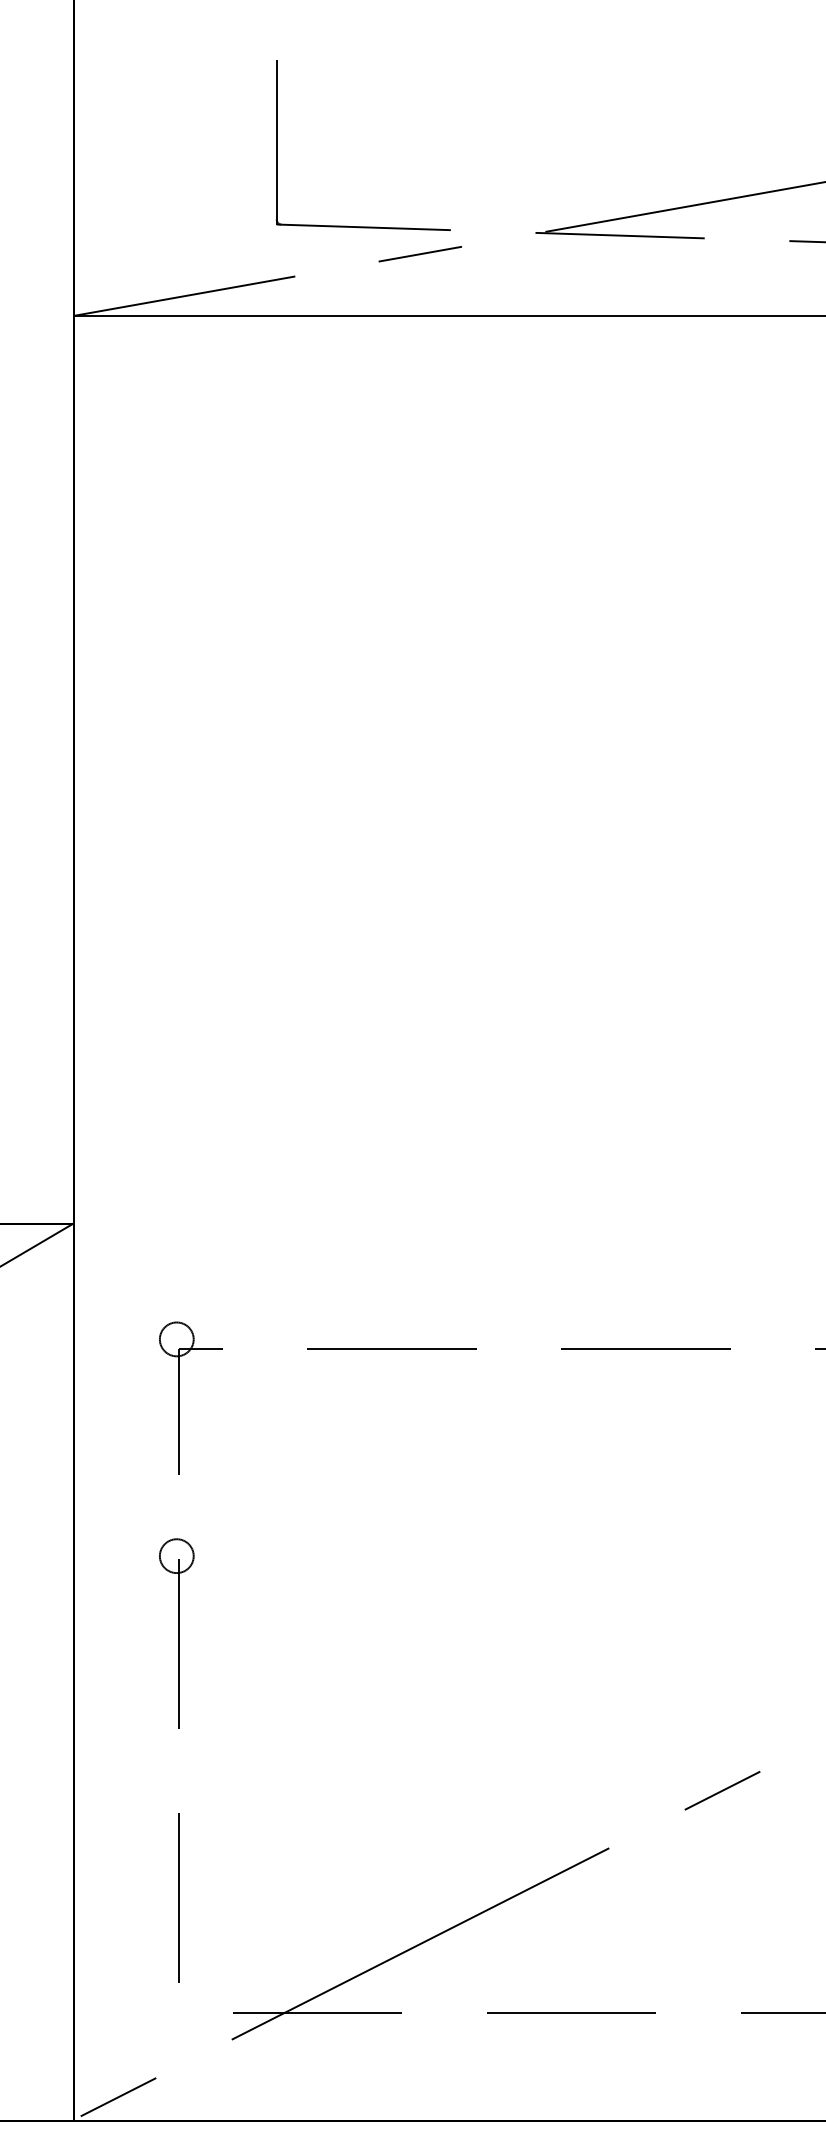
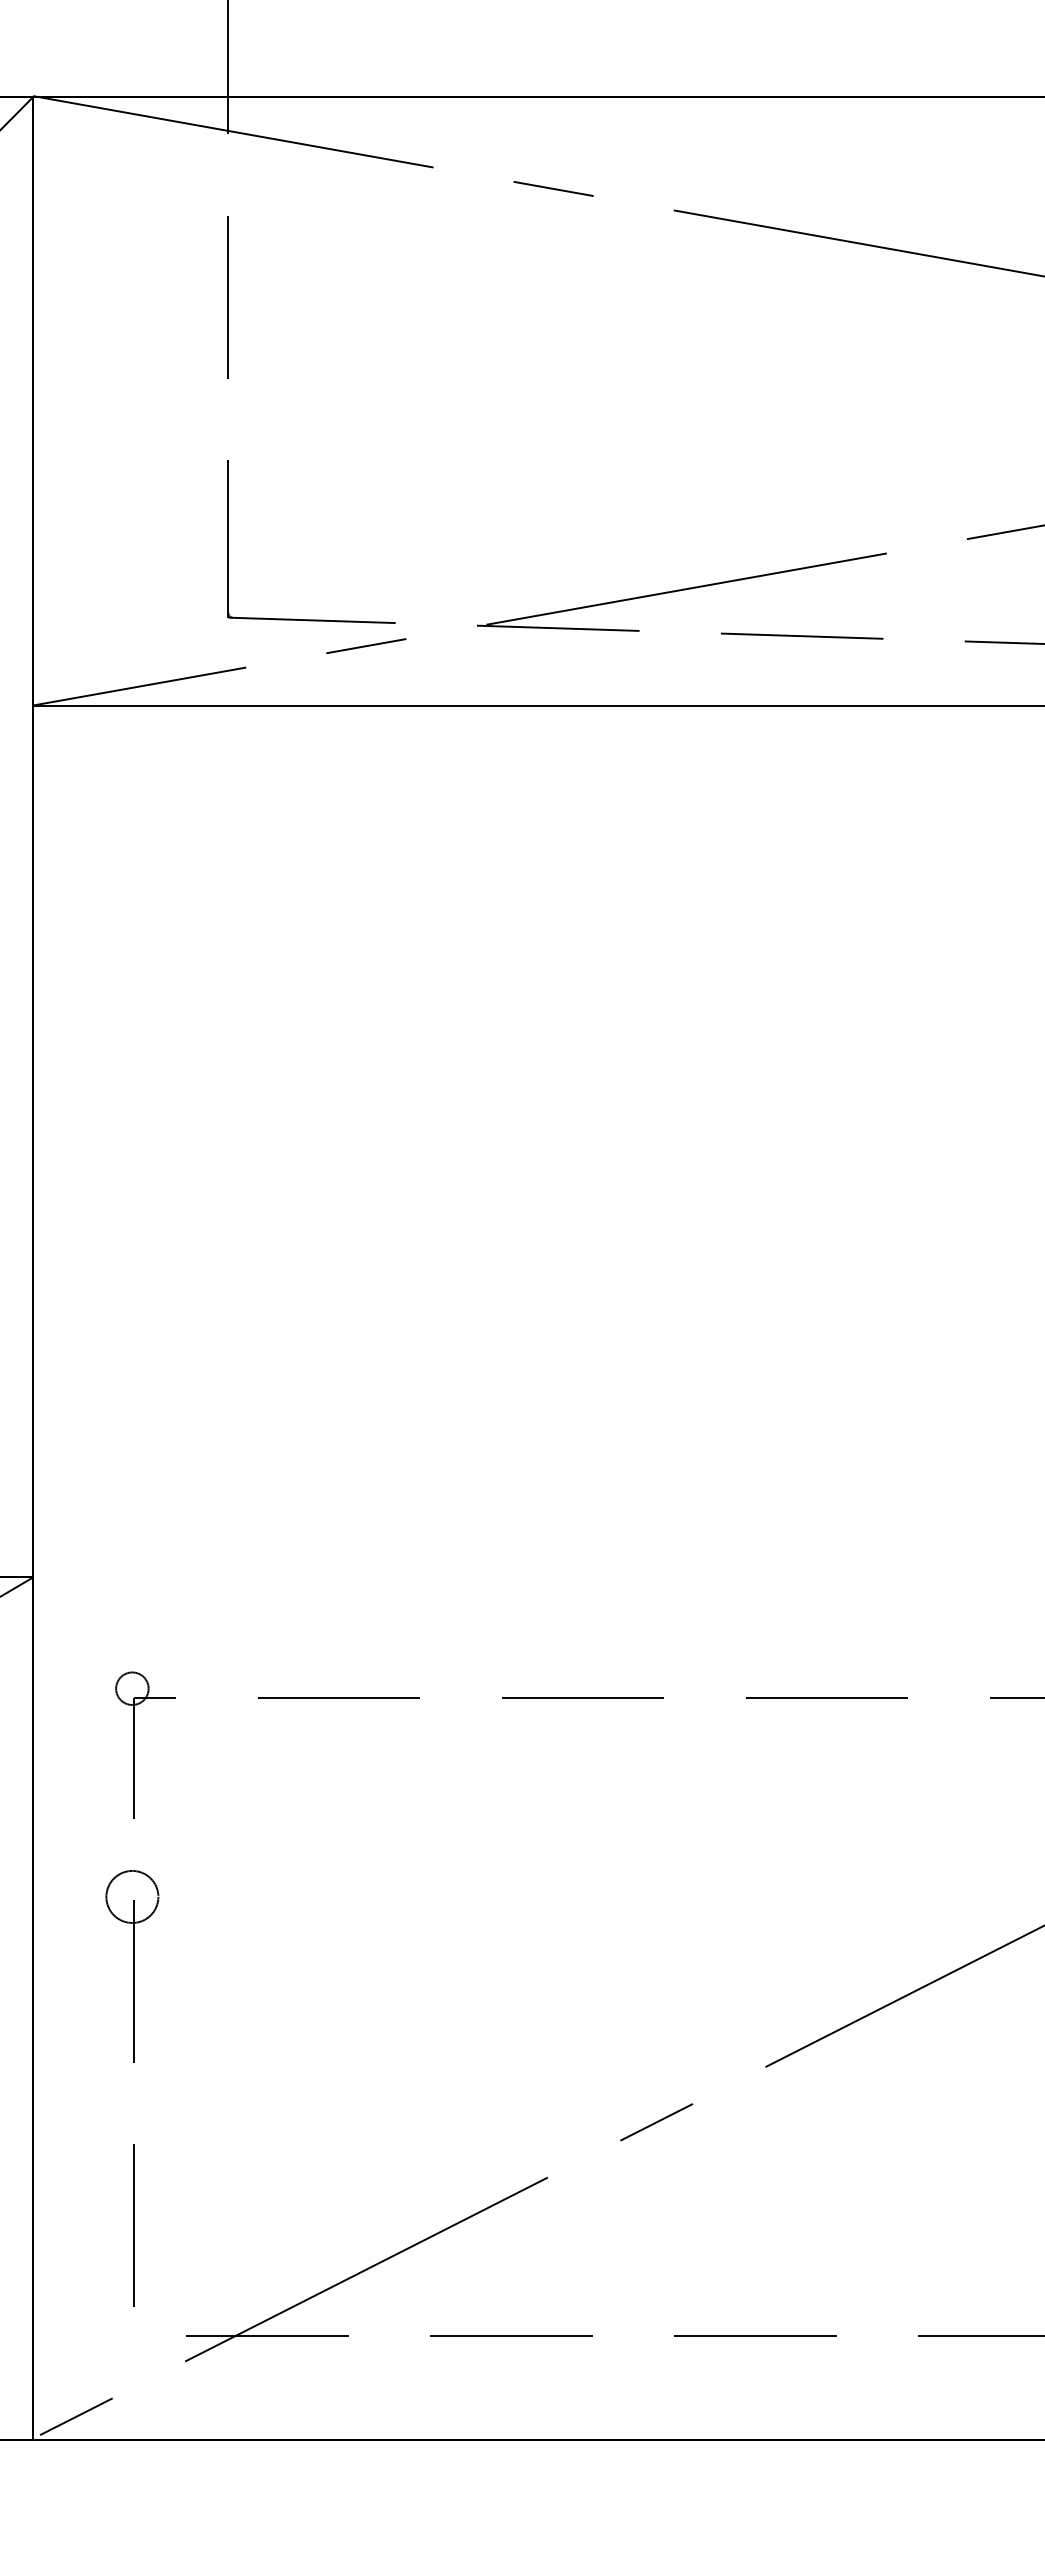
circle: (176, 1555) -> (132, 1896), size x1.6

